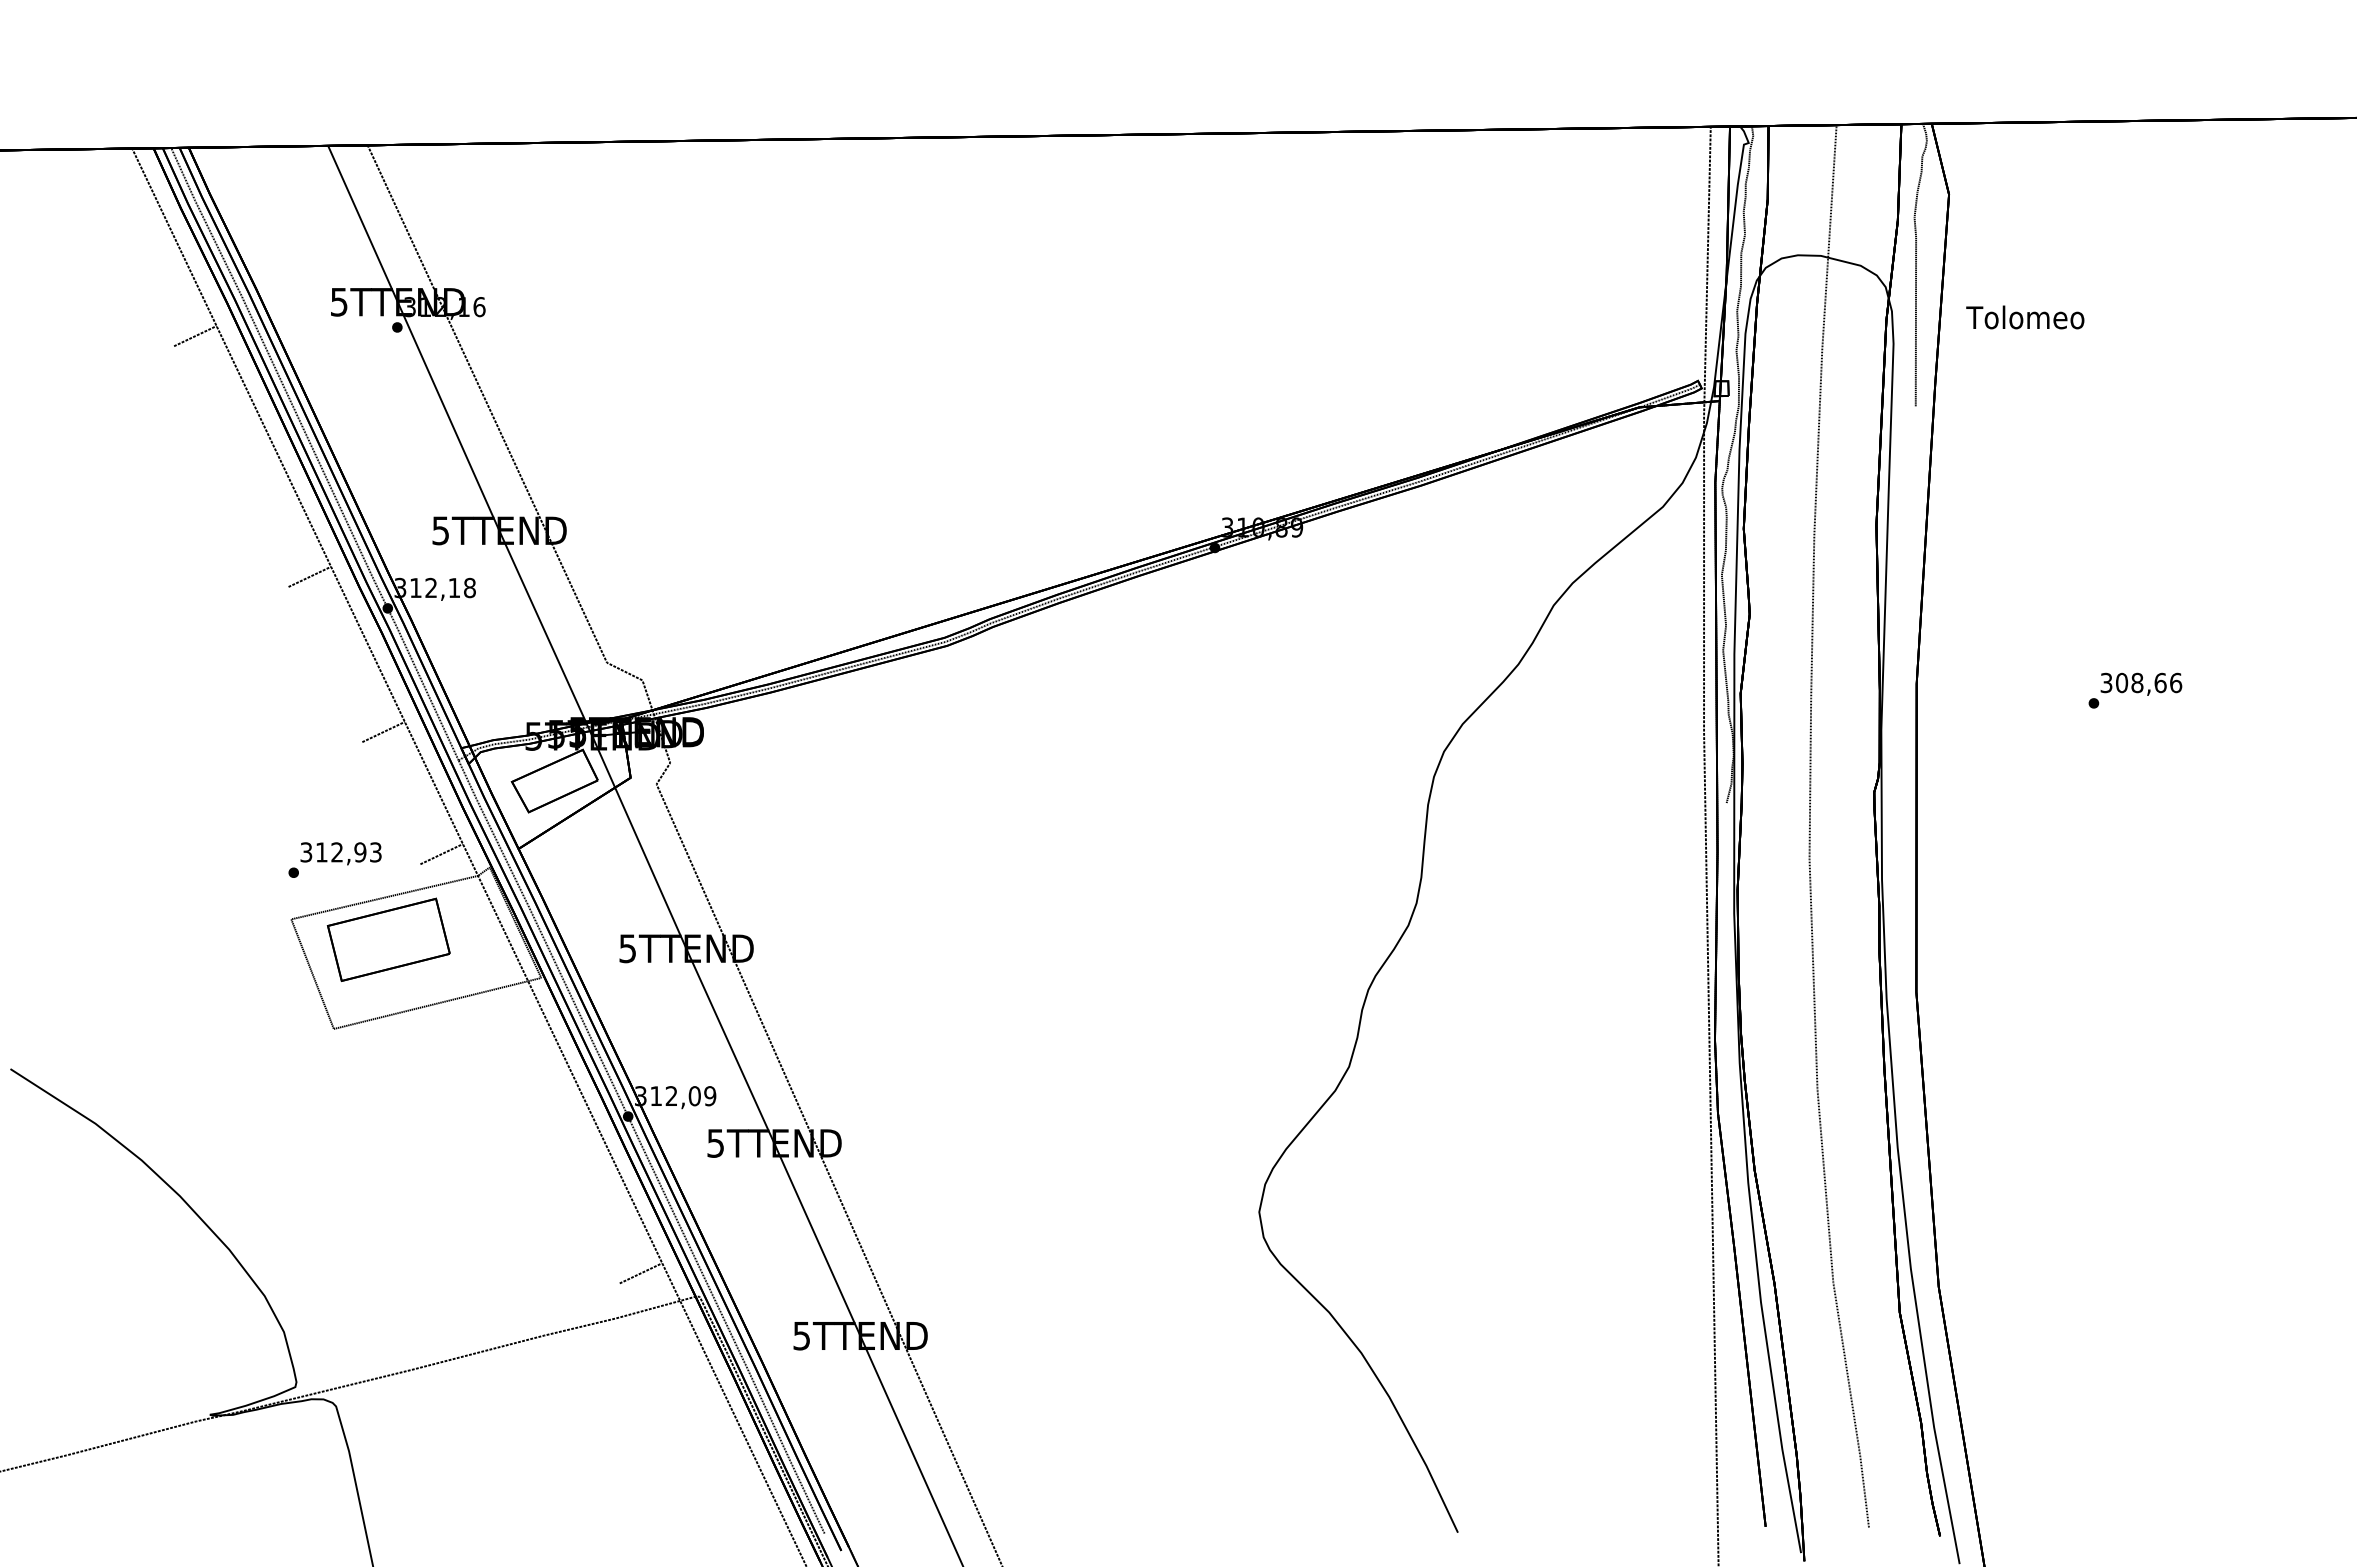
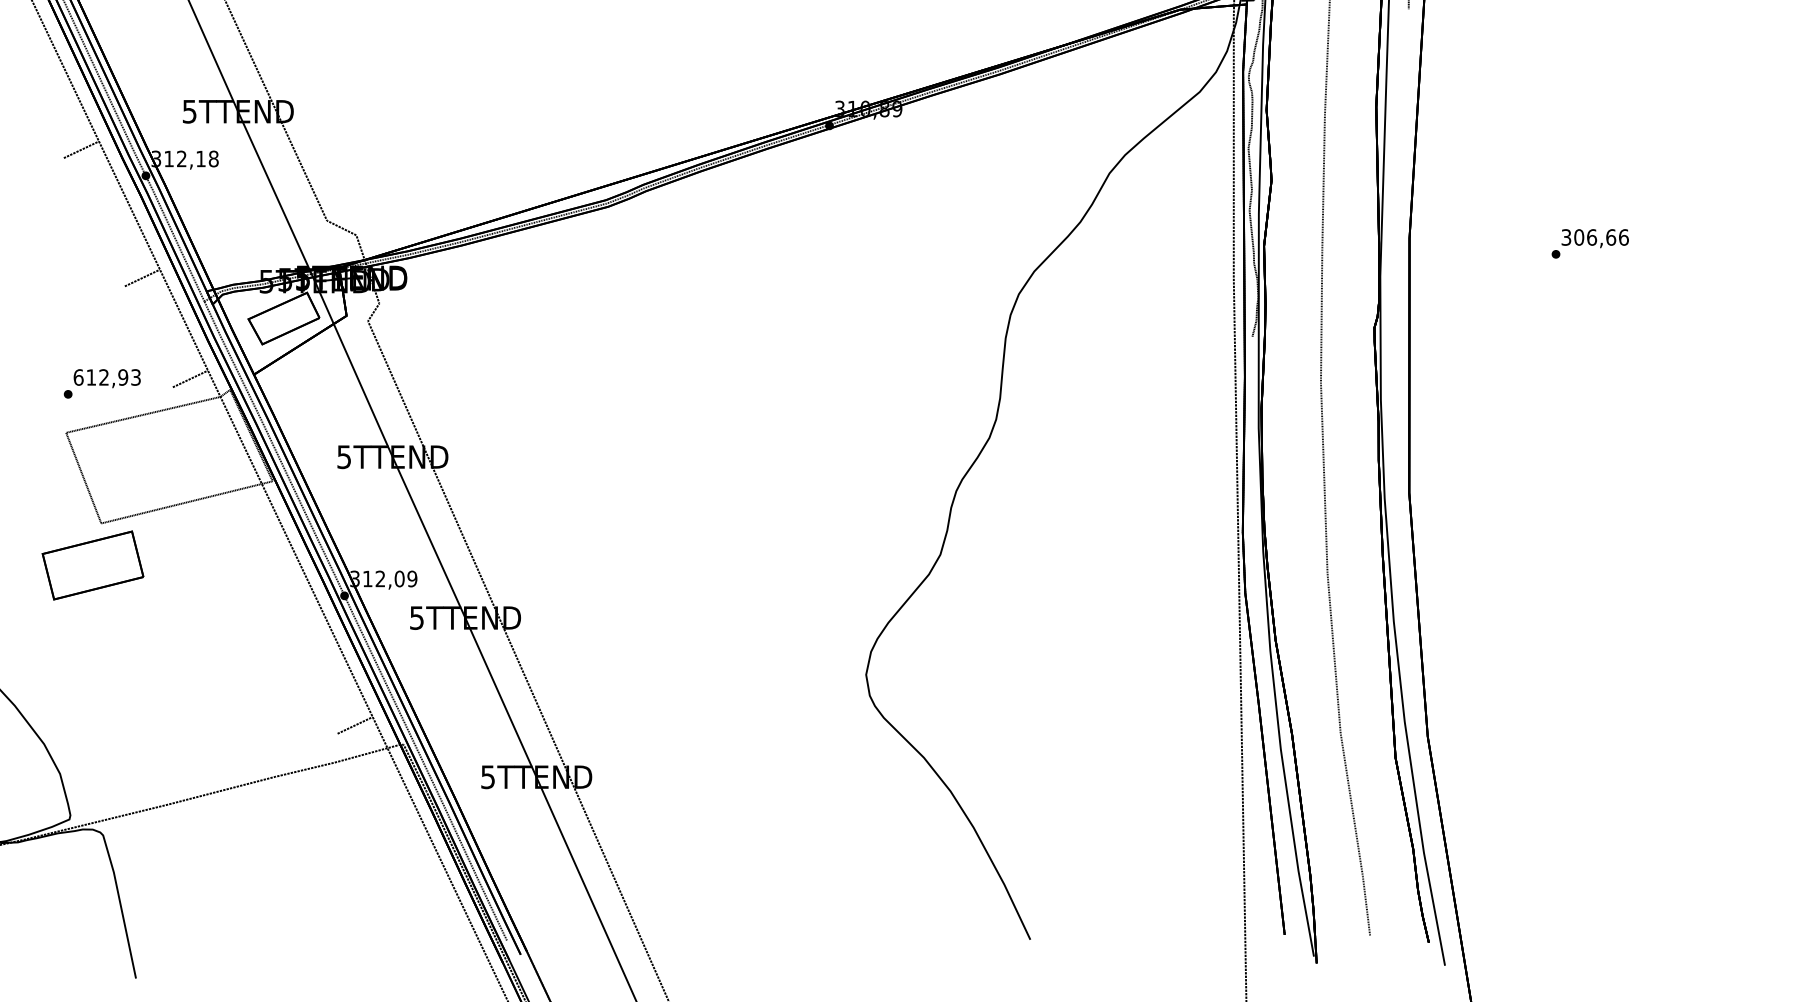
text: (2137, 682) -> (1592, 237), 308,66 -> 306,66
text: (306, 852) -> (78, 377), 312,93 -> 612,93
part: (388, 939) -> (92, 565), moved

